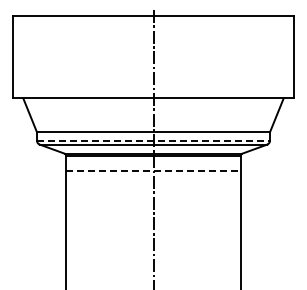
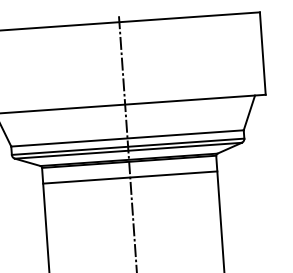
line: (153, 140) -> (128, 146), dashed -> solid
line: (153, 171) -> (130, 177), dashed -> solid

